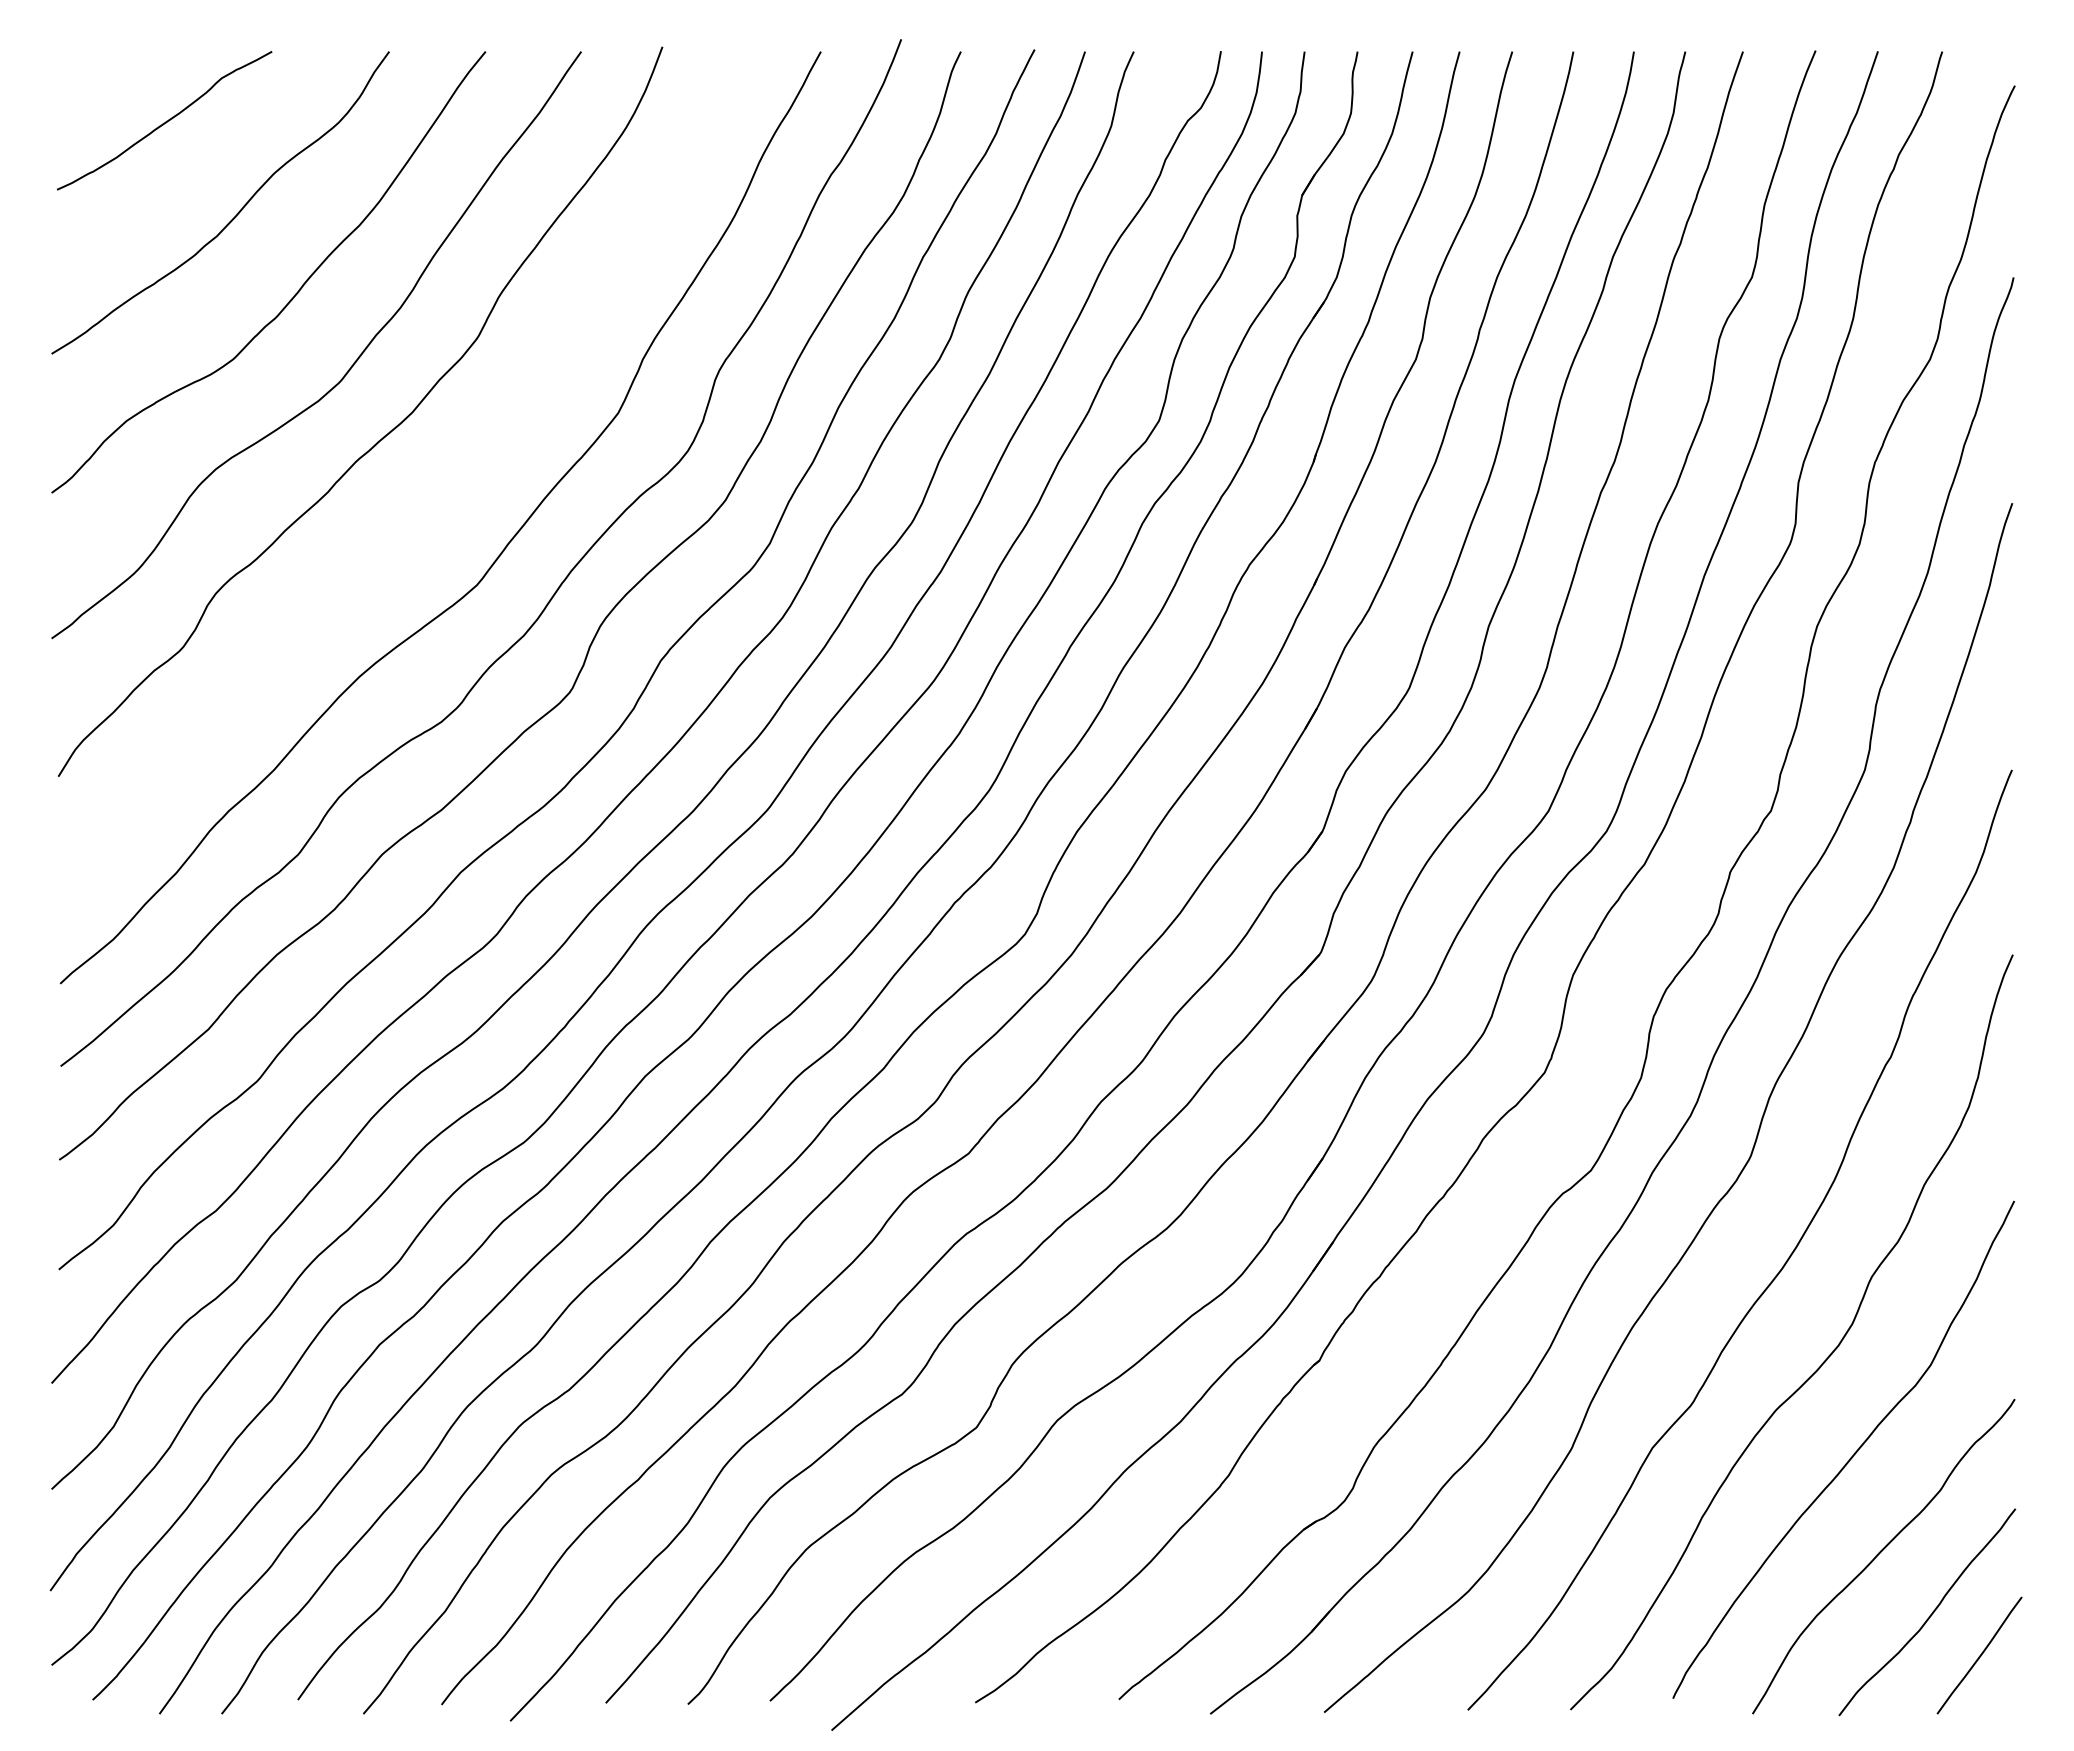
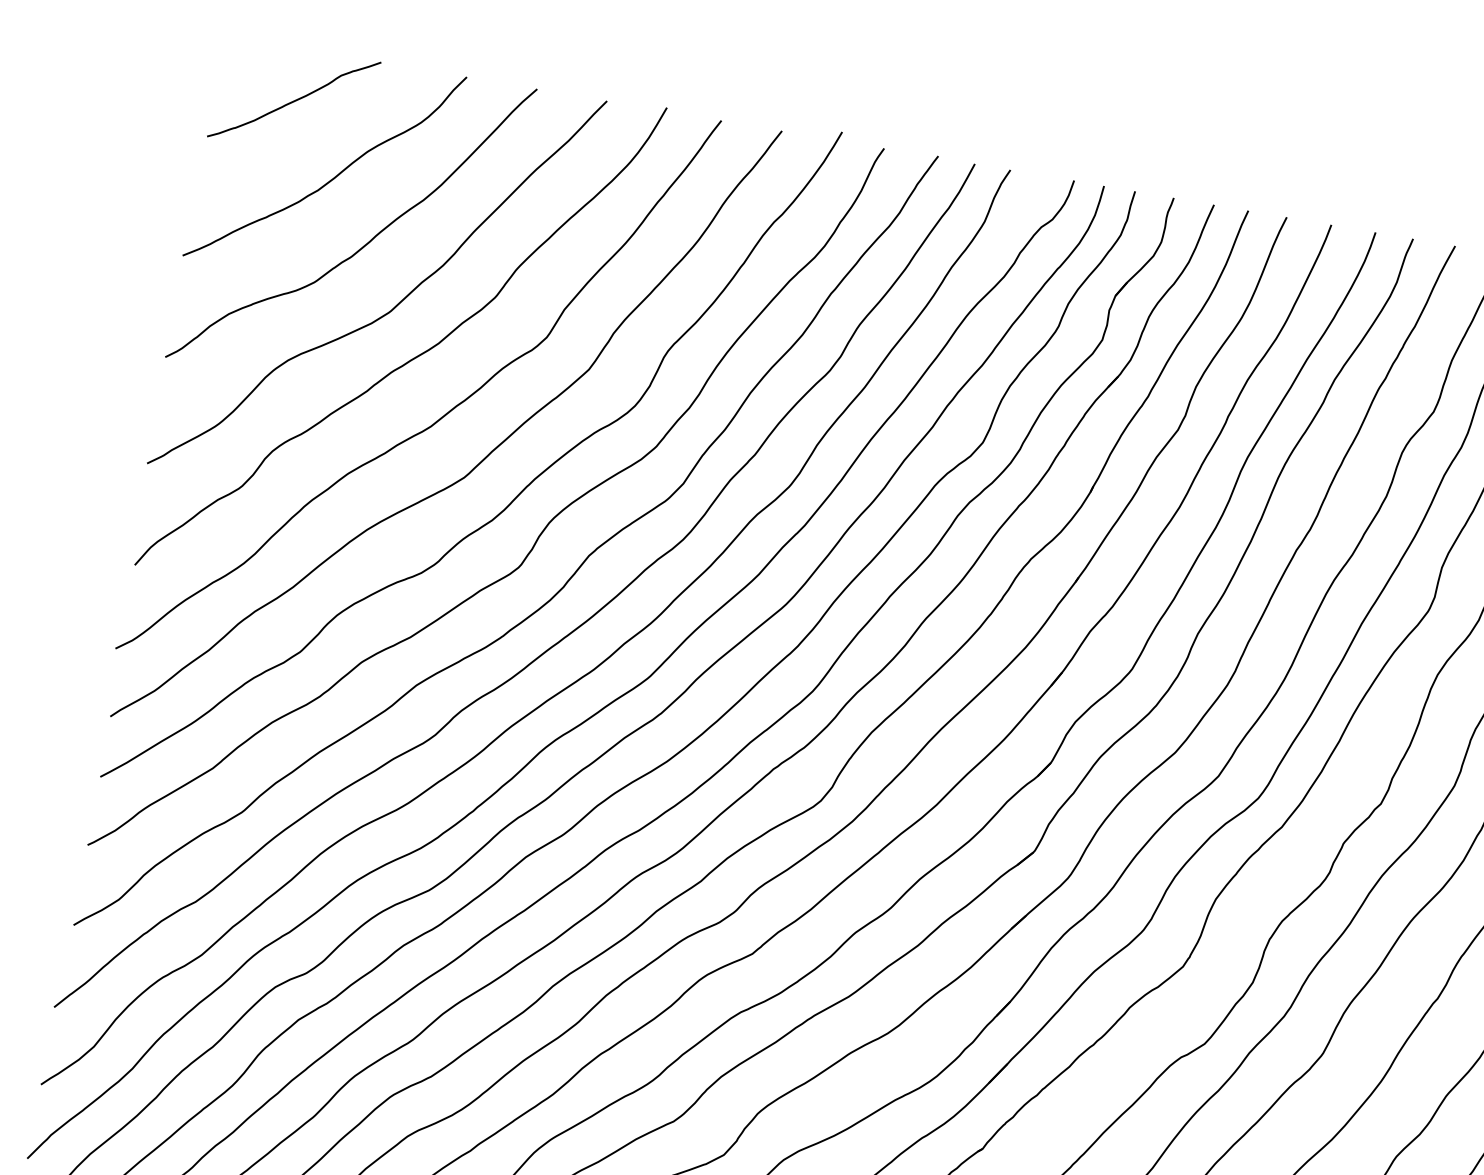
curve: (436, 505) -> (444, 414), added

